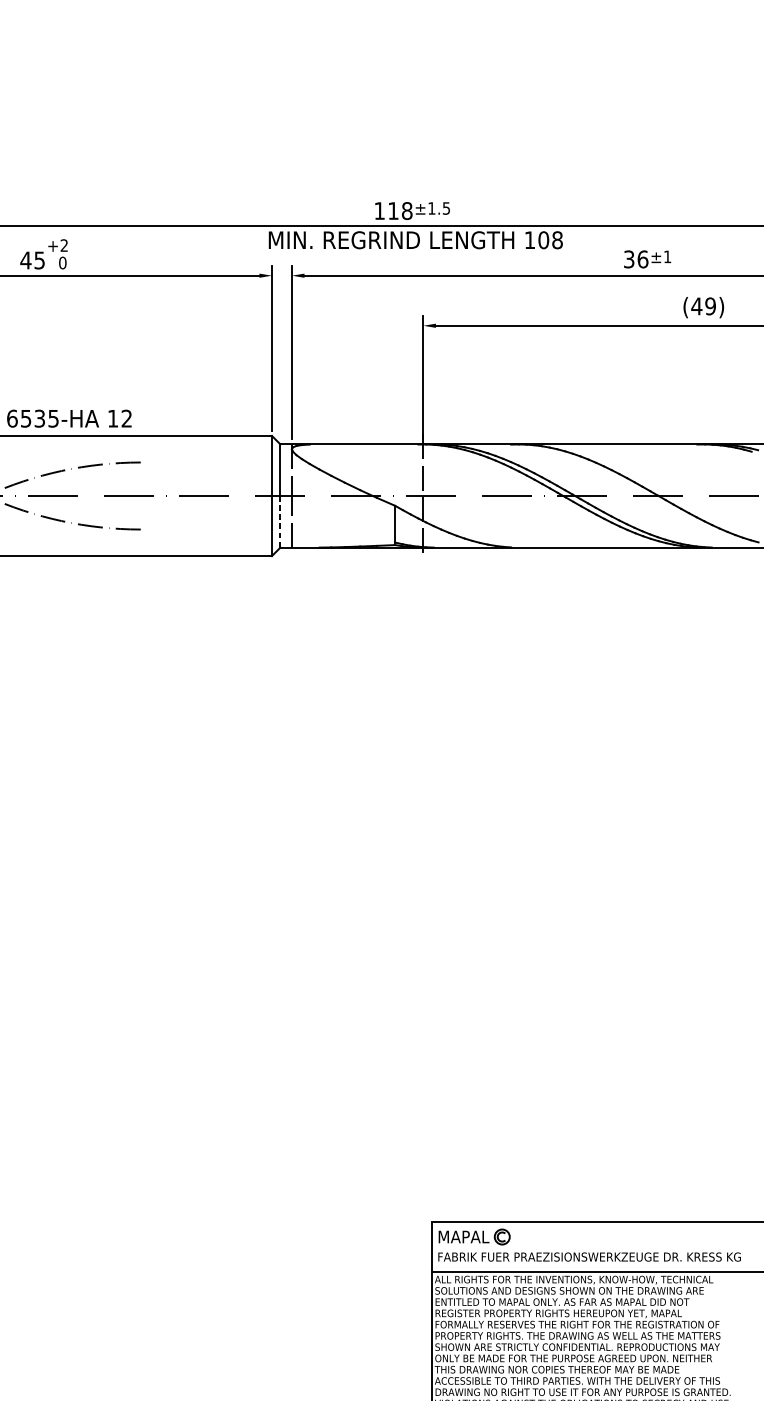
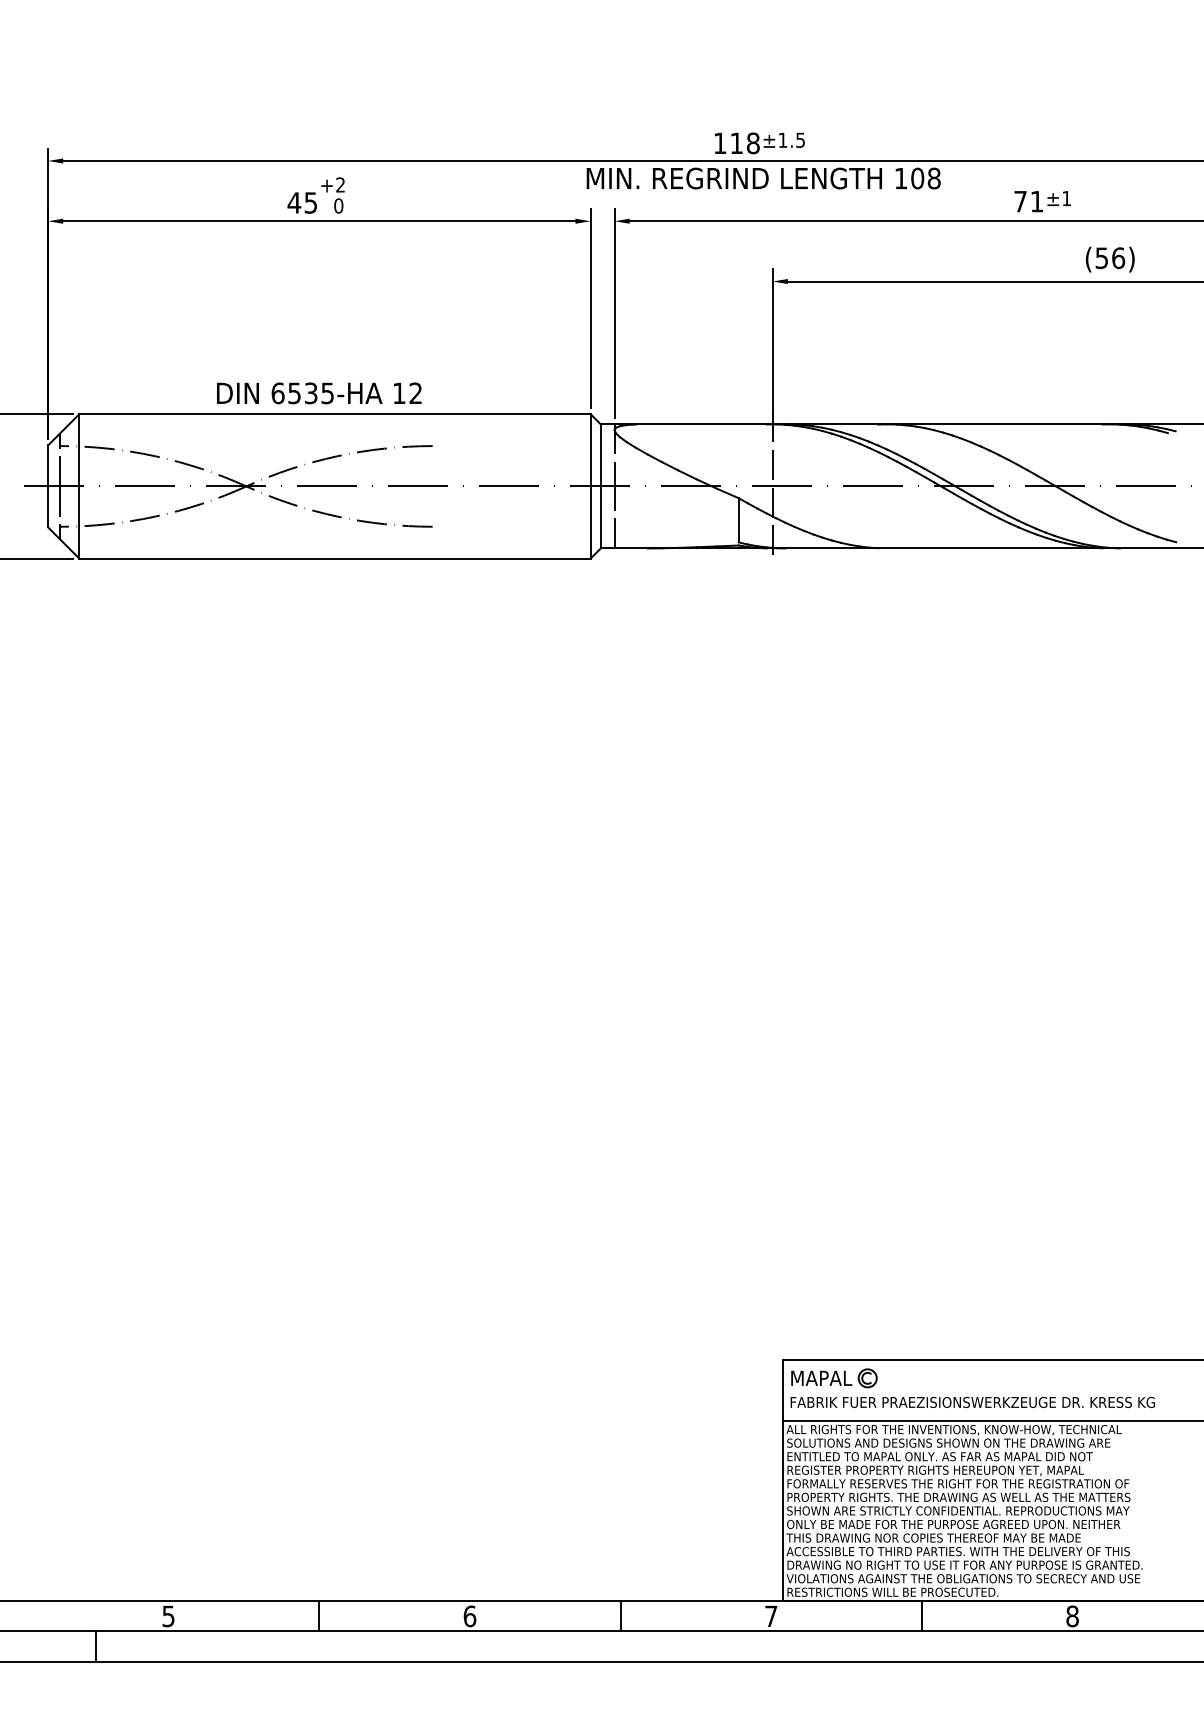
text: (635, 259) -> (1028, 201), 36 -> 71
text: (703, 306) -> (1110, 258), (49) -> (56)
line: (280, 521) -> (600, 516), dashed -> solid

